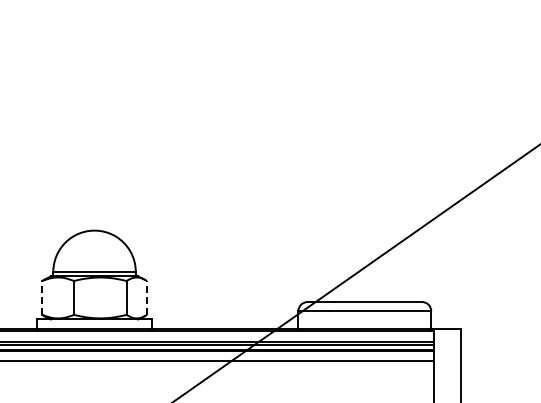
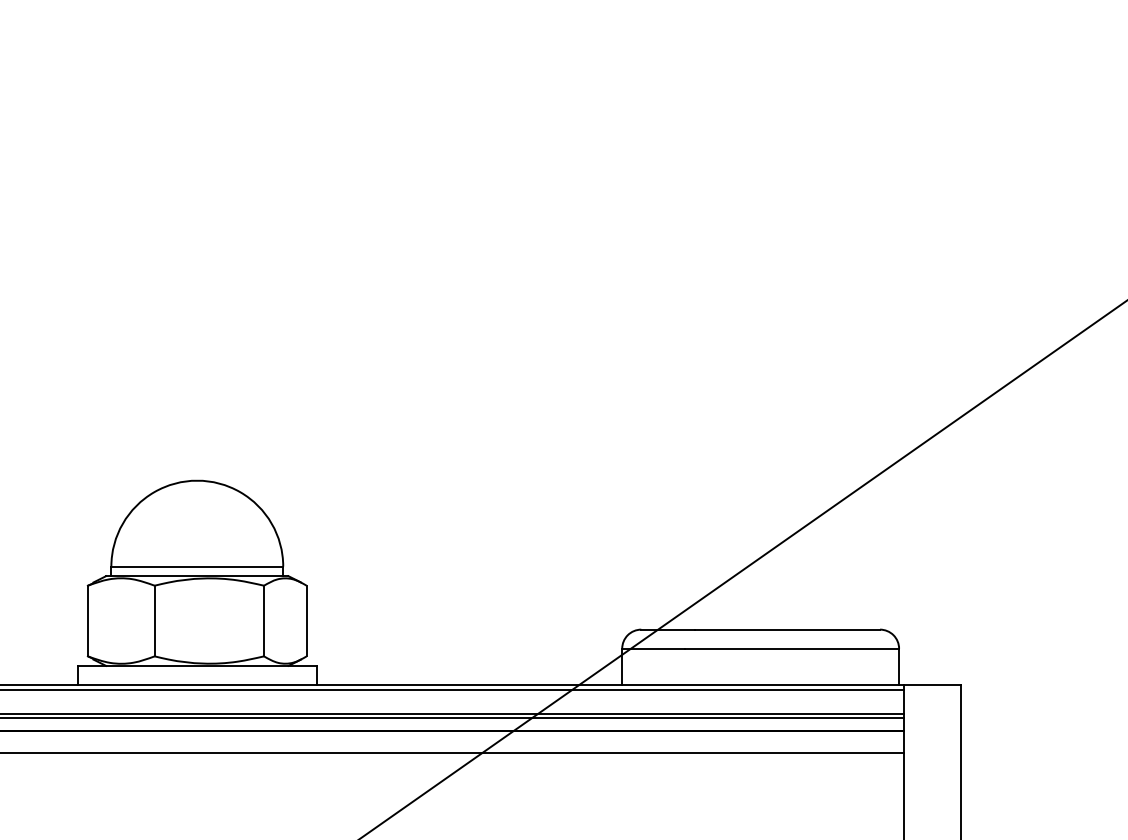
line: (42, 297) -> (88, 620), dashed -> solid
line: (147, 297) -> (307, 620), dashed -> solid

